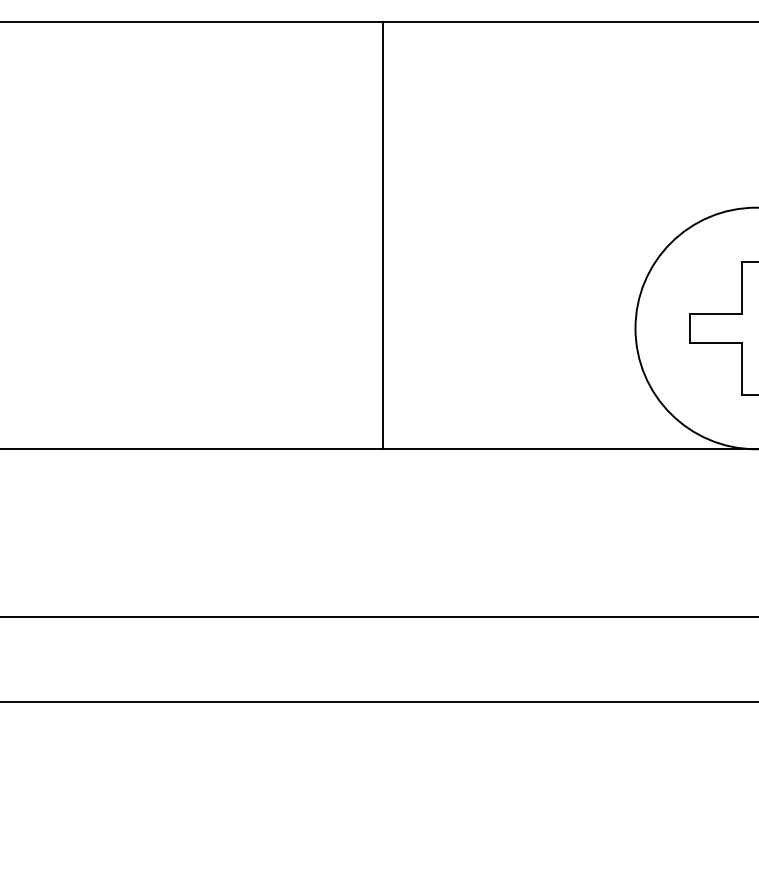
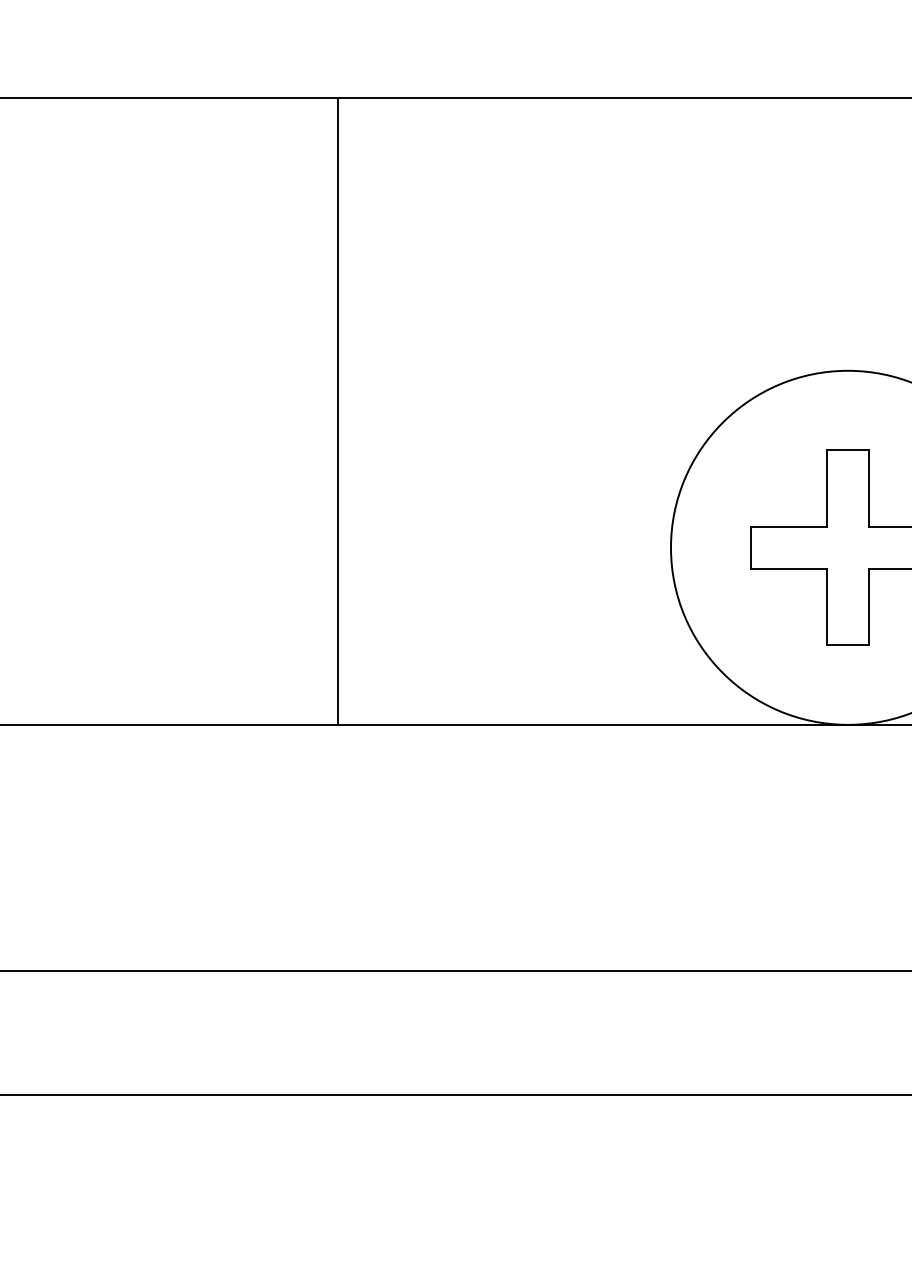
line: (383, 235) -> (338, 411), moved

